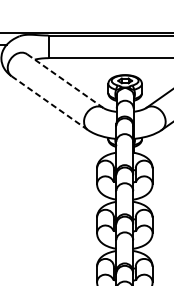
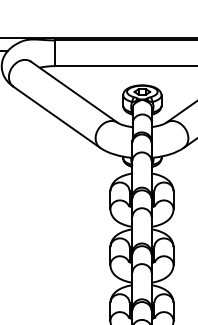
line: (64, 80) -> (73, 91), dashed -> solid
line: (49, 102) -> (56, 116), dashed -> solid

